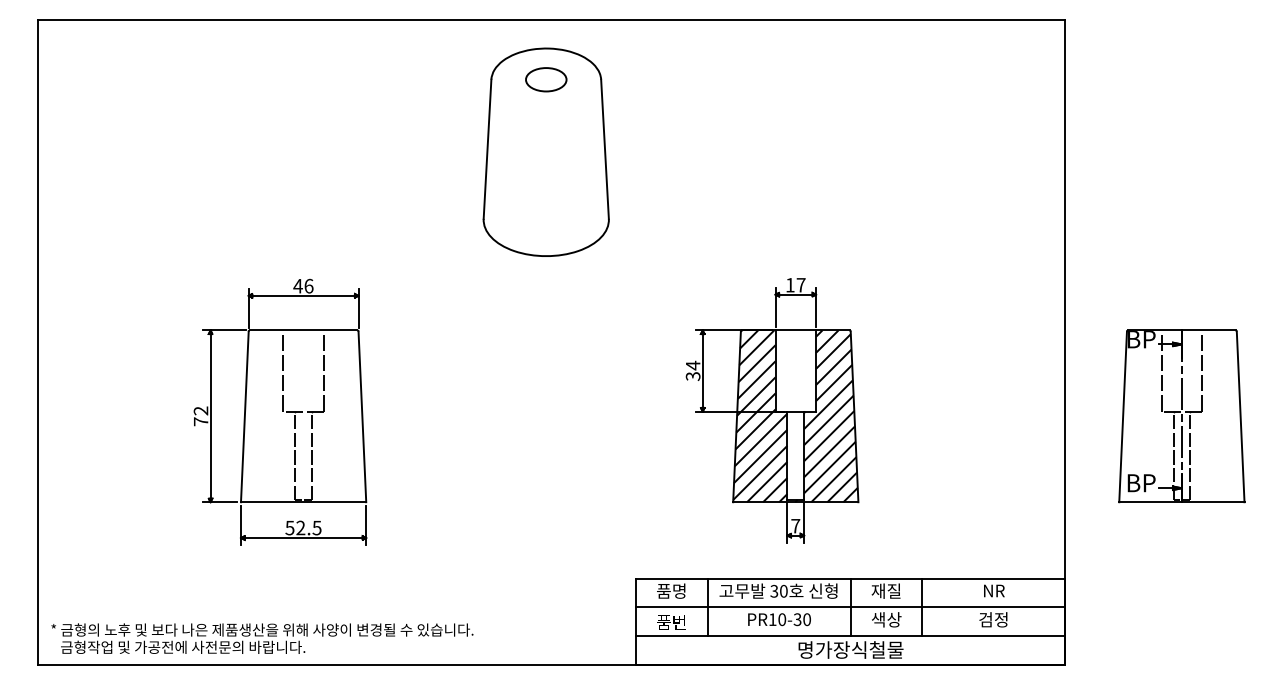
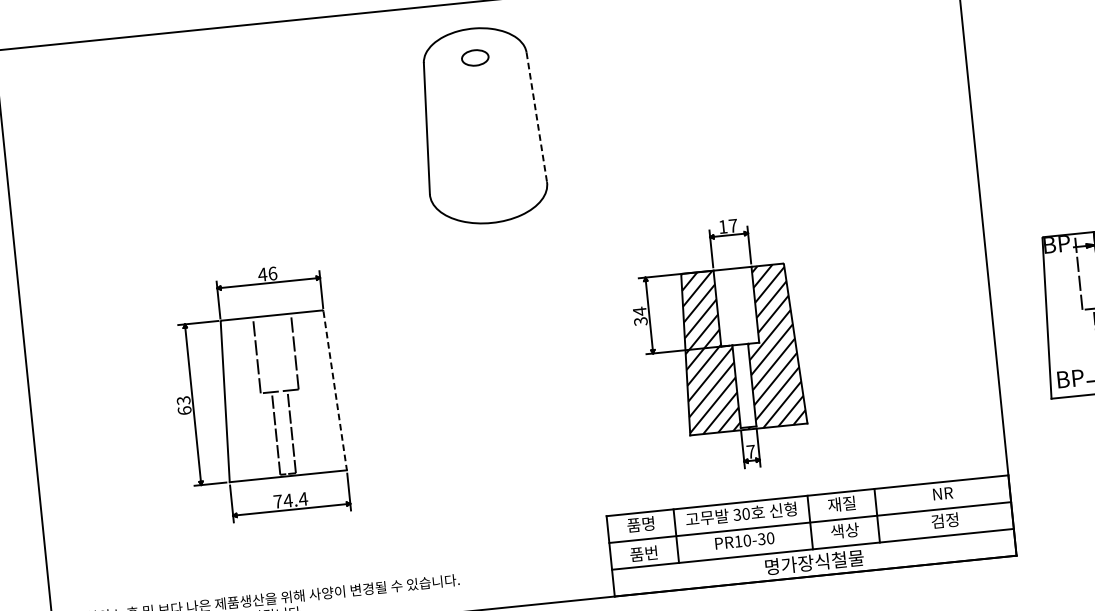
part: (546, 79) -> (475, 57), size x0.7
line: (605, 149) -> (537, 117), solid -> dashed
text: (200, 416) -> (183, 405), 72 -> 63
line: (362, 417) -> (335, 391), solid -> dashed
text: (303, 527) -> (290, 499), 52.5 -> 74.4

